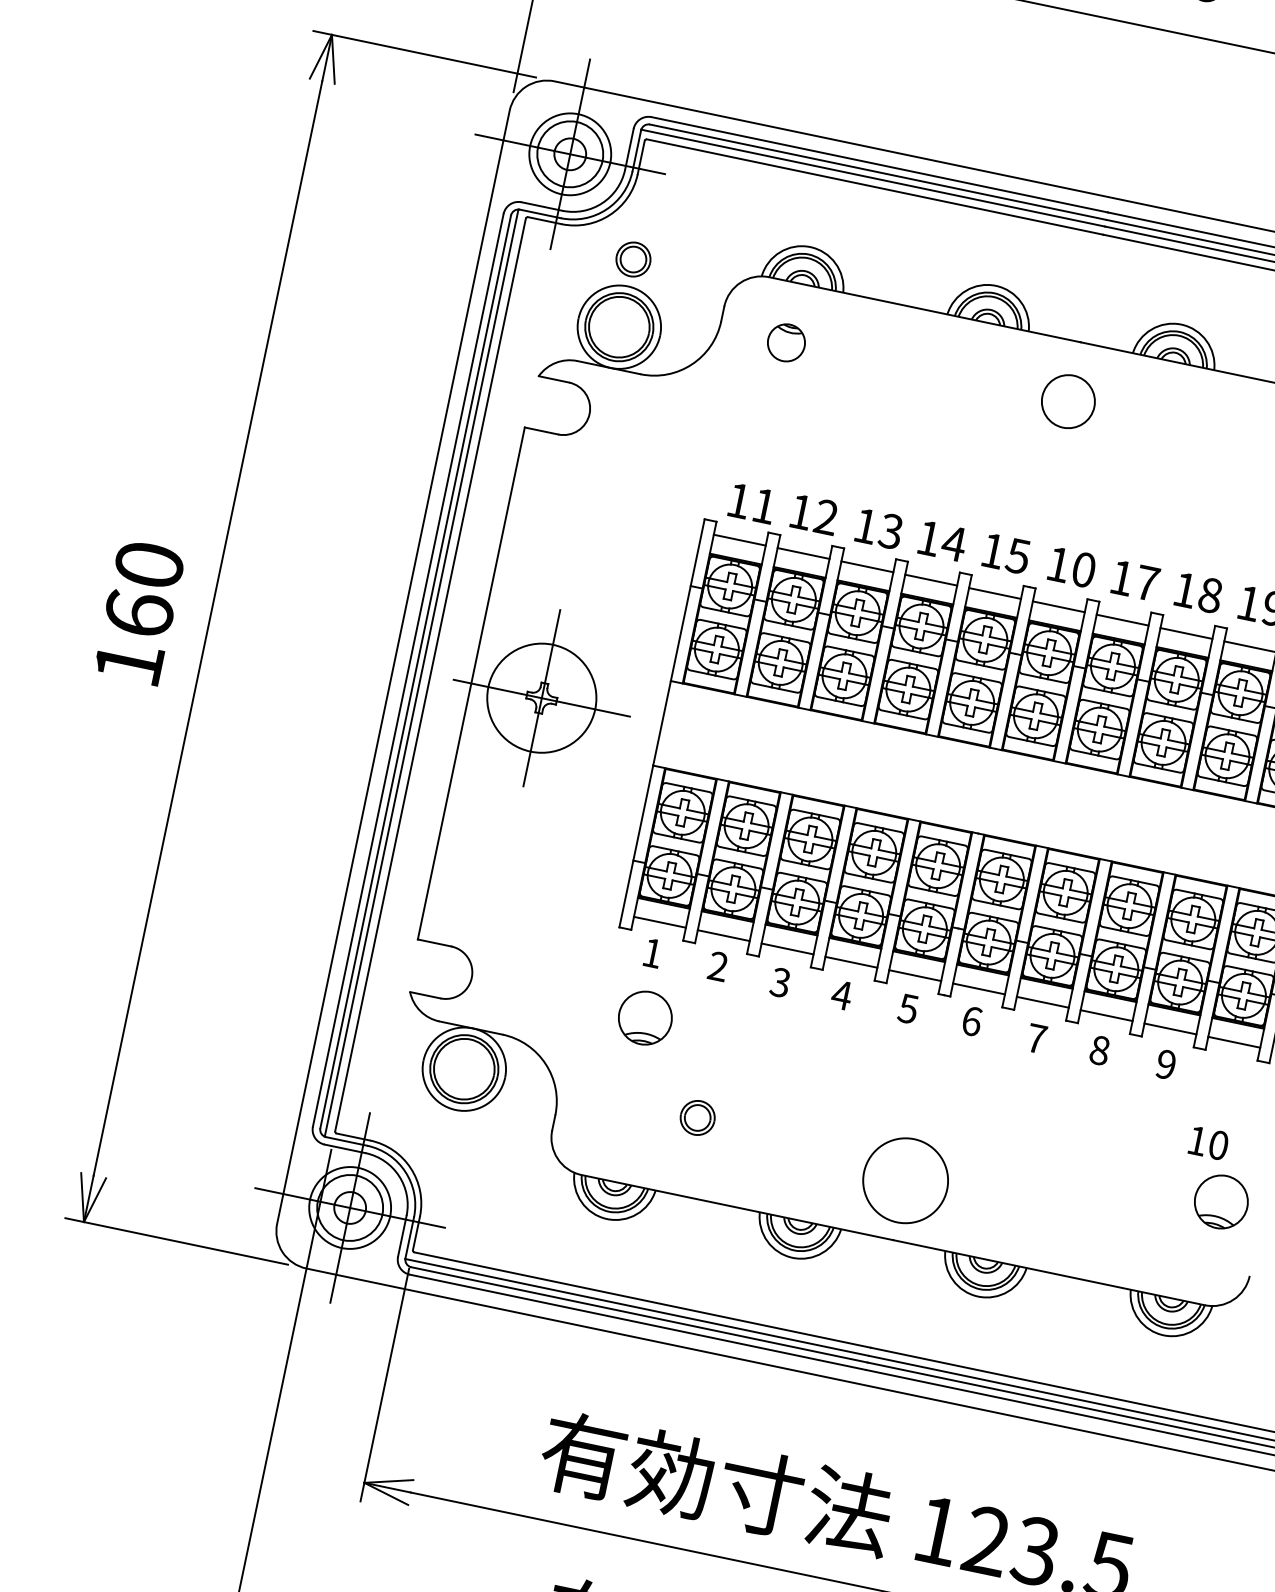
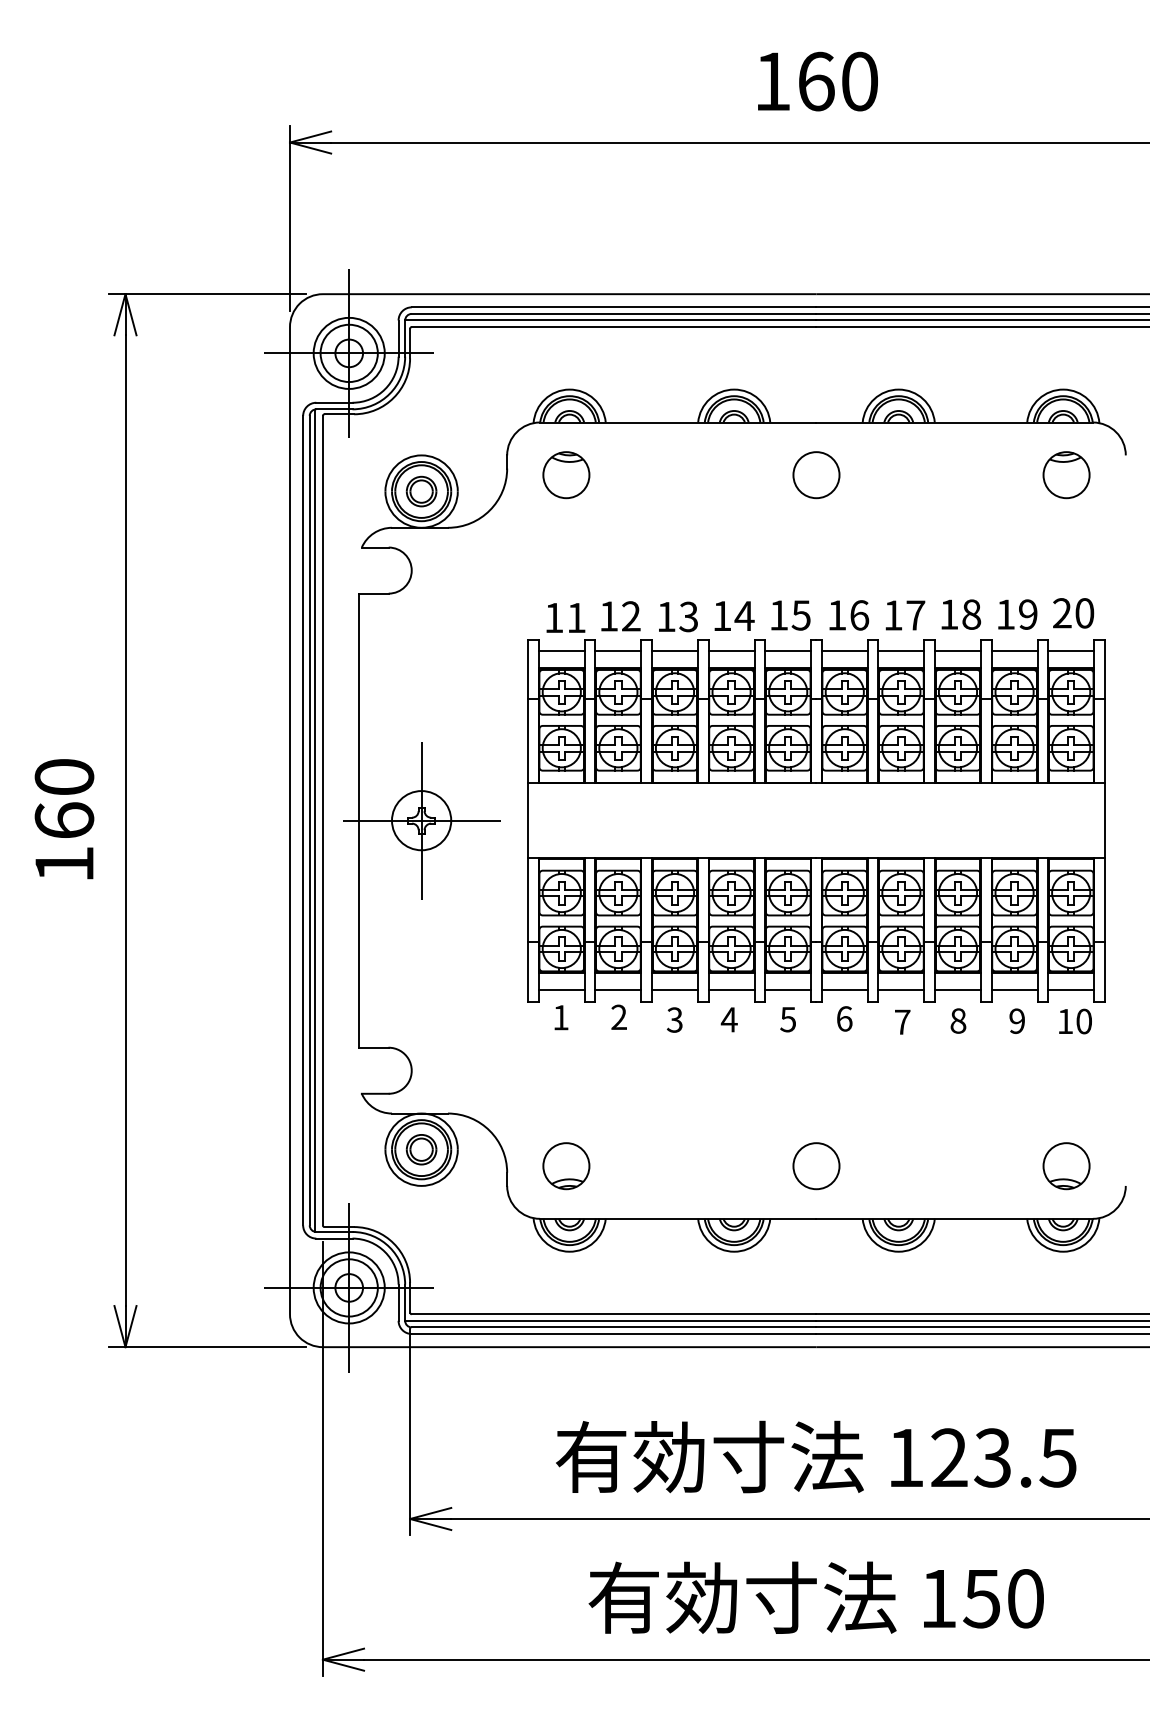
part: (633, 259) -> (421, 491), moved
part: (786, 343) -> (566, 475), size x1.43
text: (1083, 570) -> (859, 615), 10 -> 16
circle: (541, 697) -> (421, 820), size x0.62
part: (645, 1018) -> (566, 1166), moved
part: (697, 1117) -> (421, 1149), moved
text: (1208, 1143) -> (1075, 1021), moved
circle: (905, 1181) -> (816, 1166), size x0.62
part: (1221, 1202) -> (1066, 1166), moved

